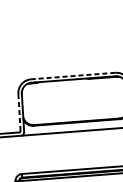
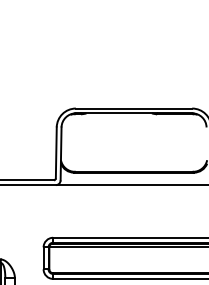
line: (72, 76) -> (133, 108), dashed -> solid
line: (19, 112) -> (56, 152), dashed -> solid

